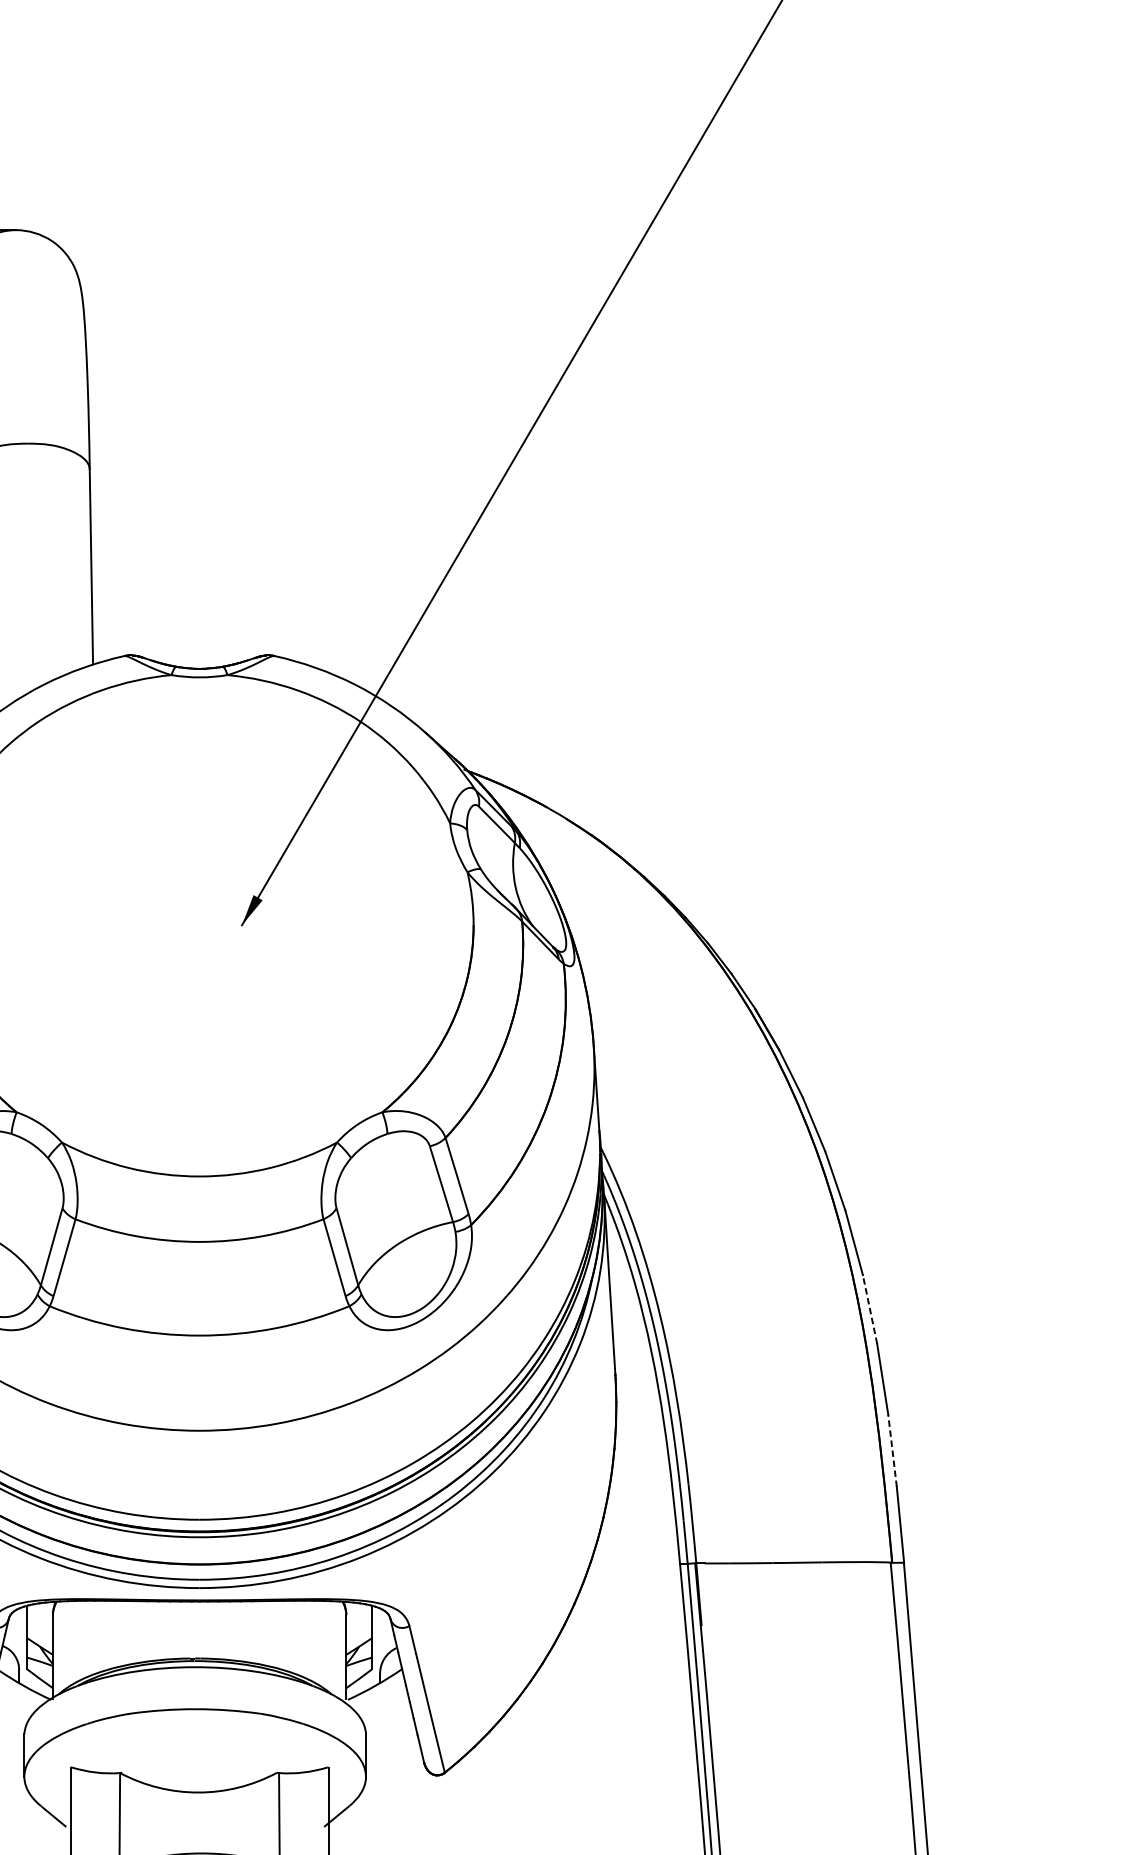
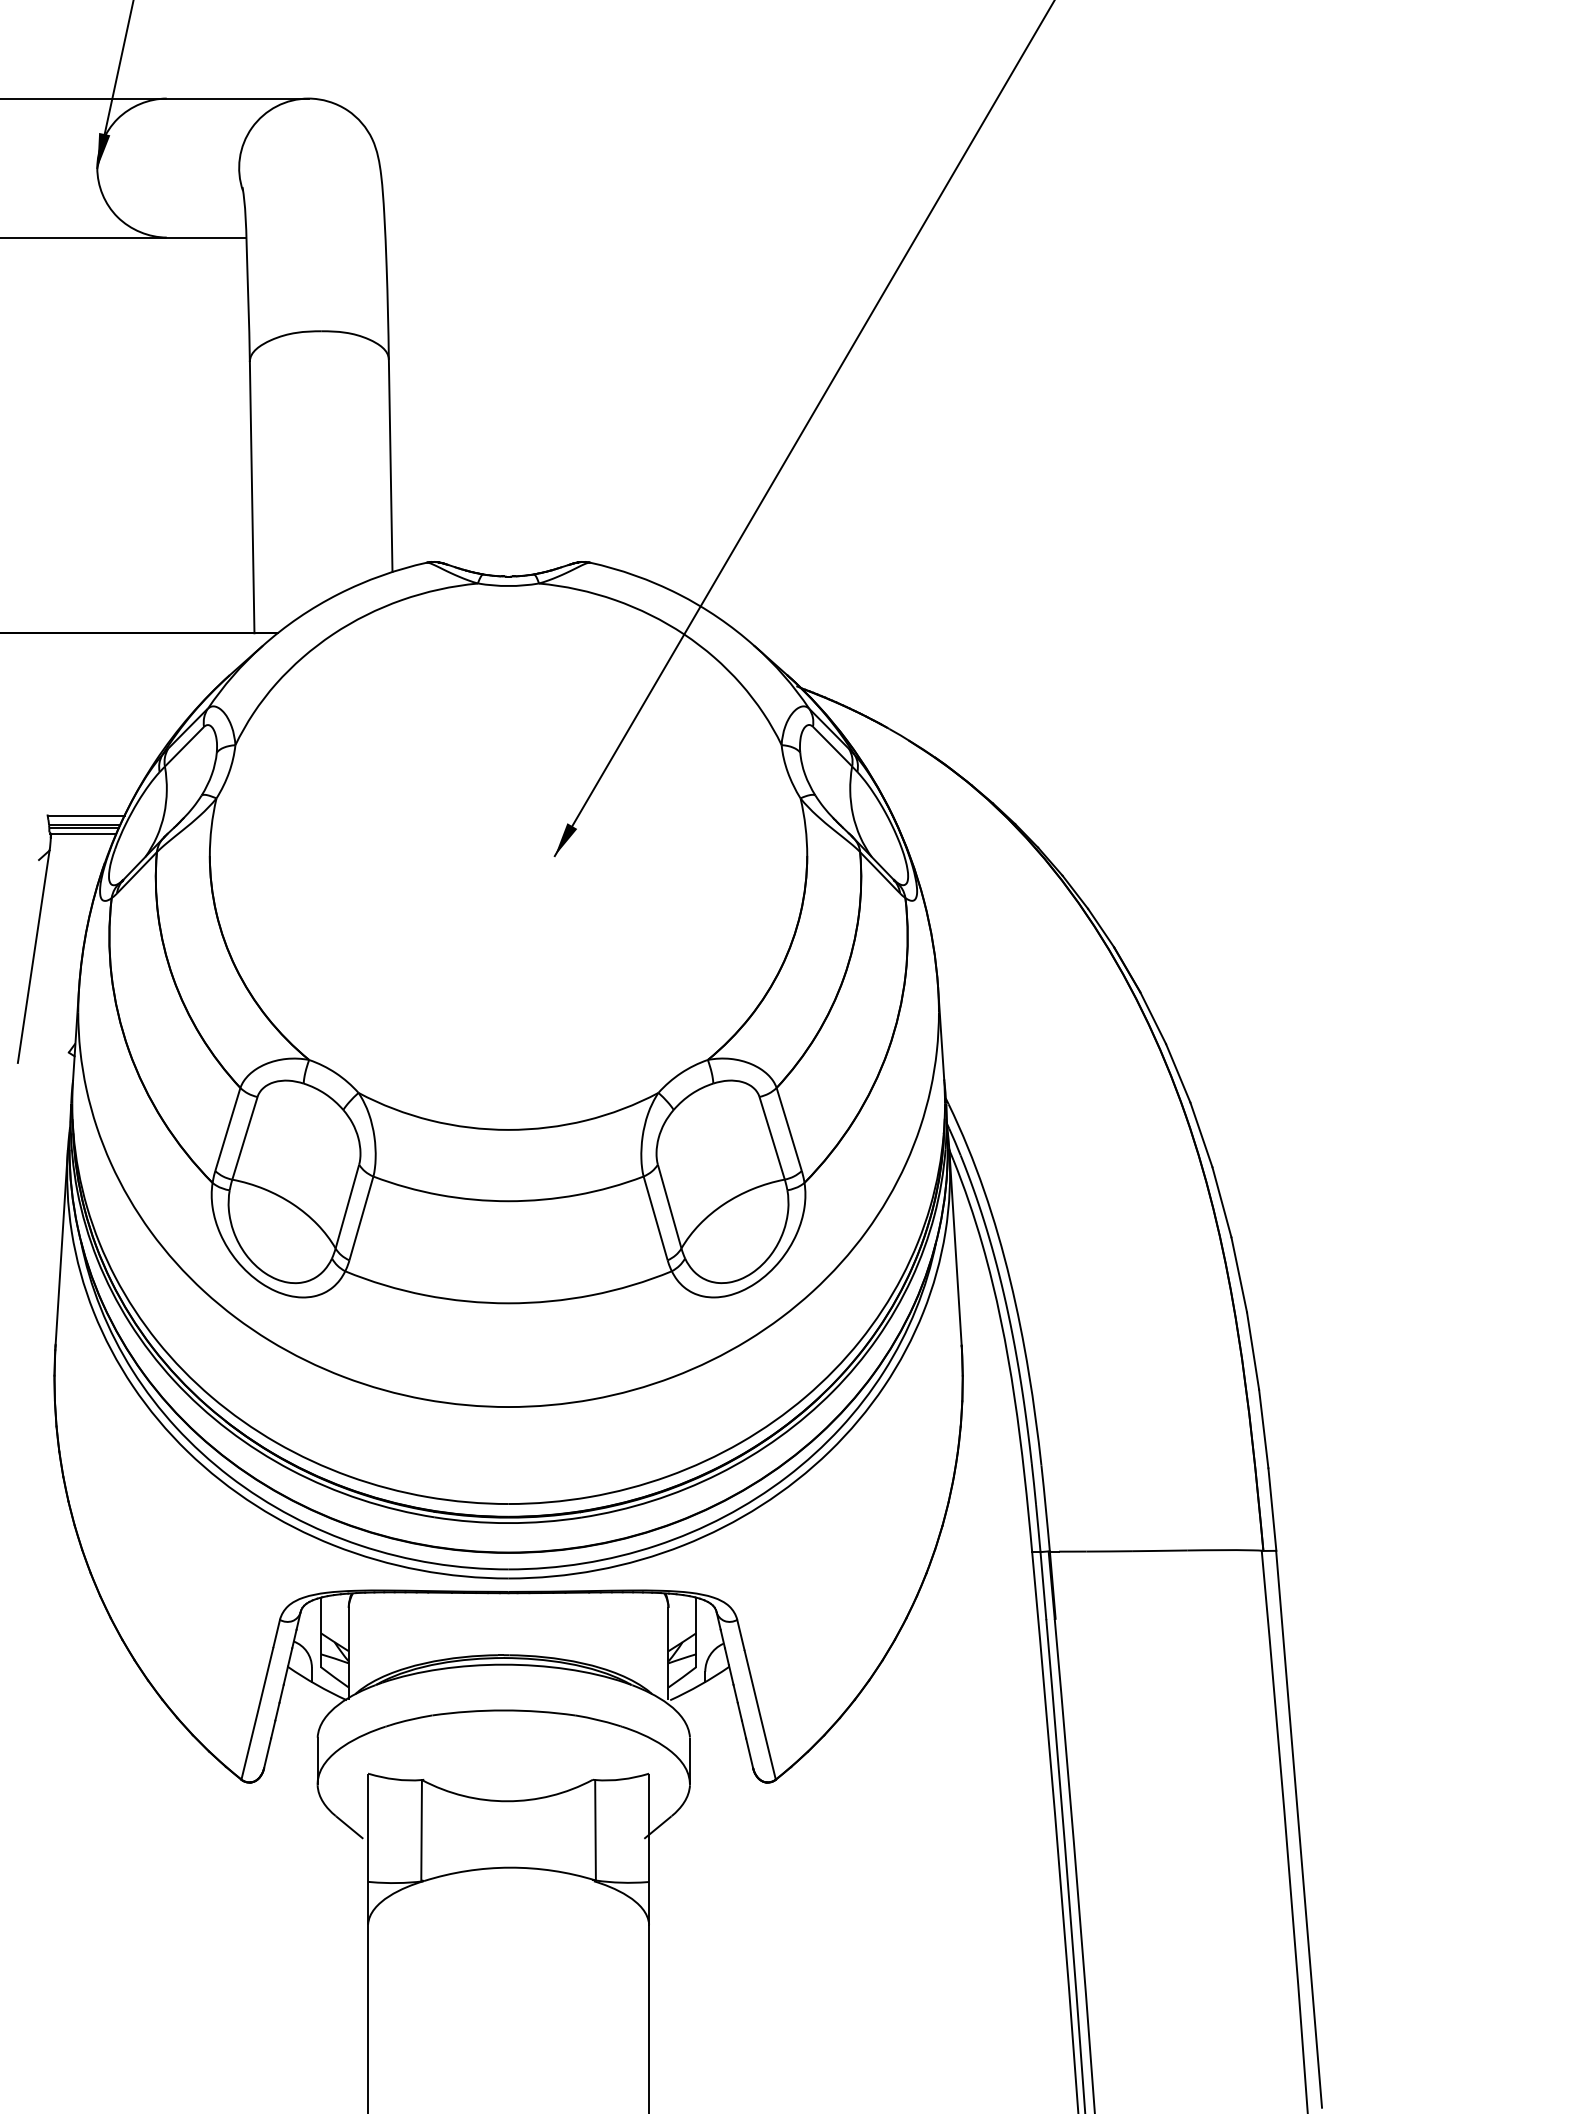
line: (870, 1309) -> (1239, 1274), dashed -> solid
line: (892, 1450) -> (1263, 1428), dashed -> solid

